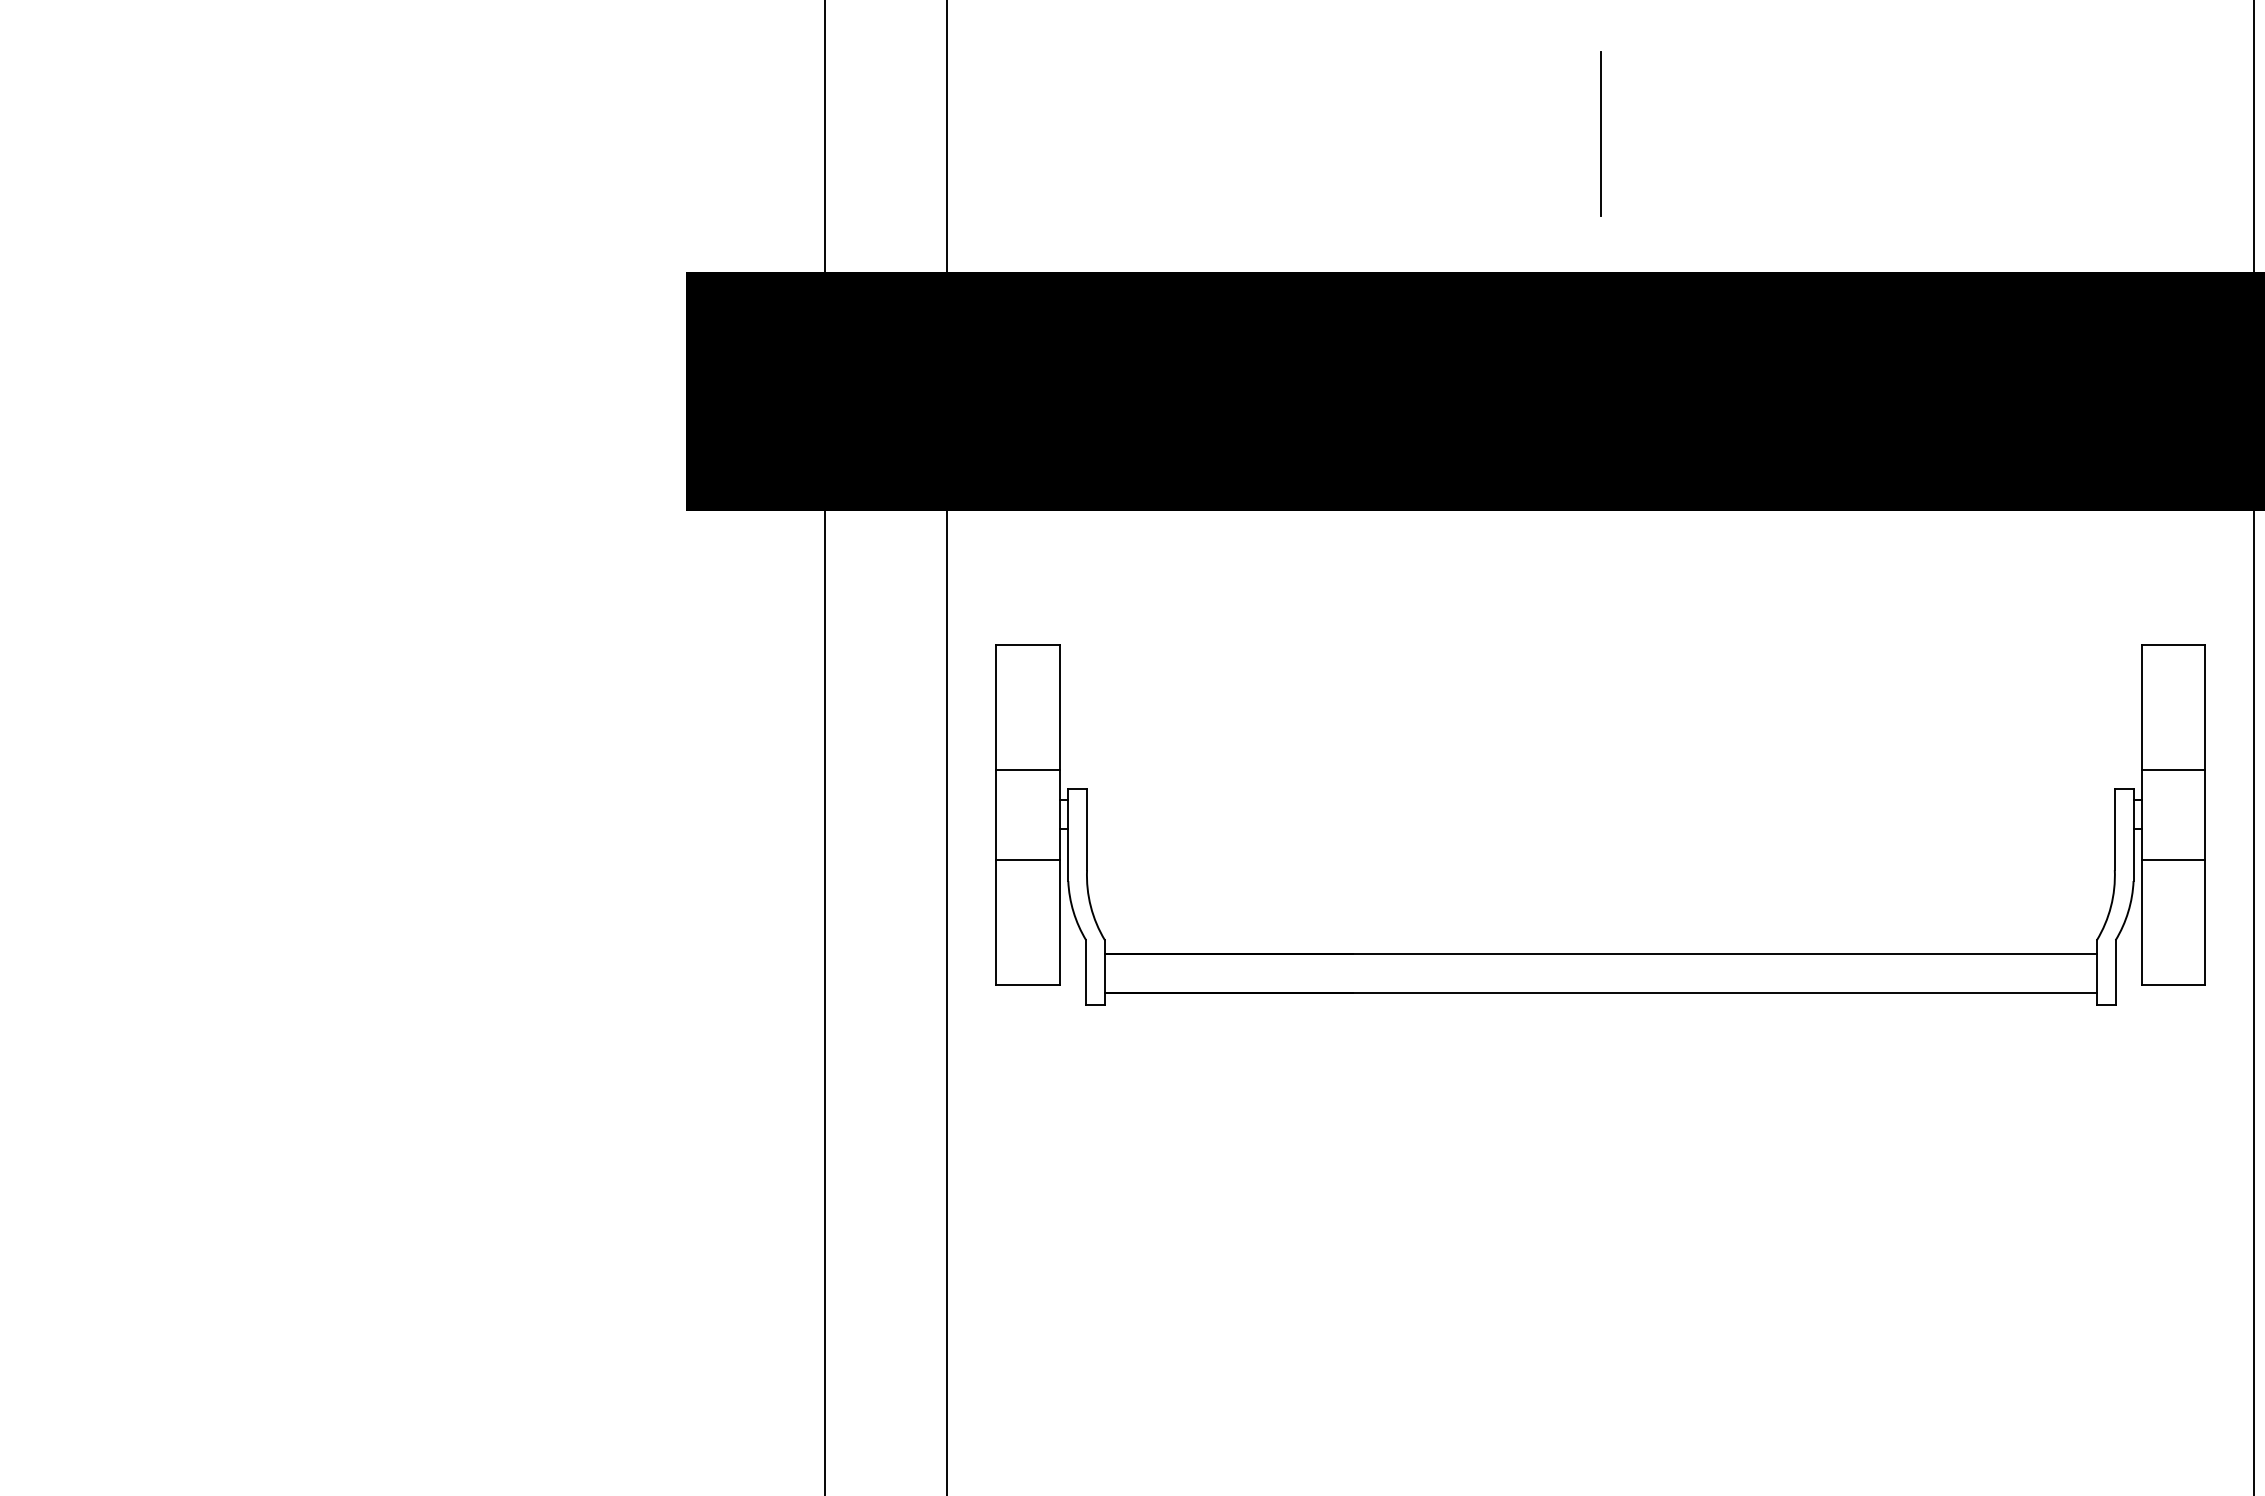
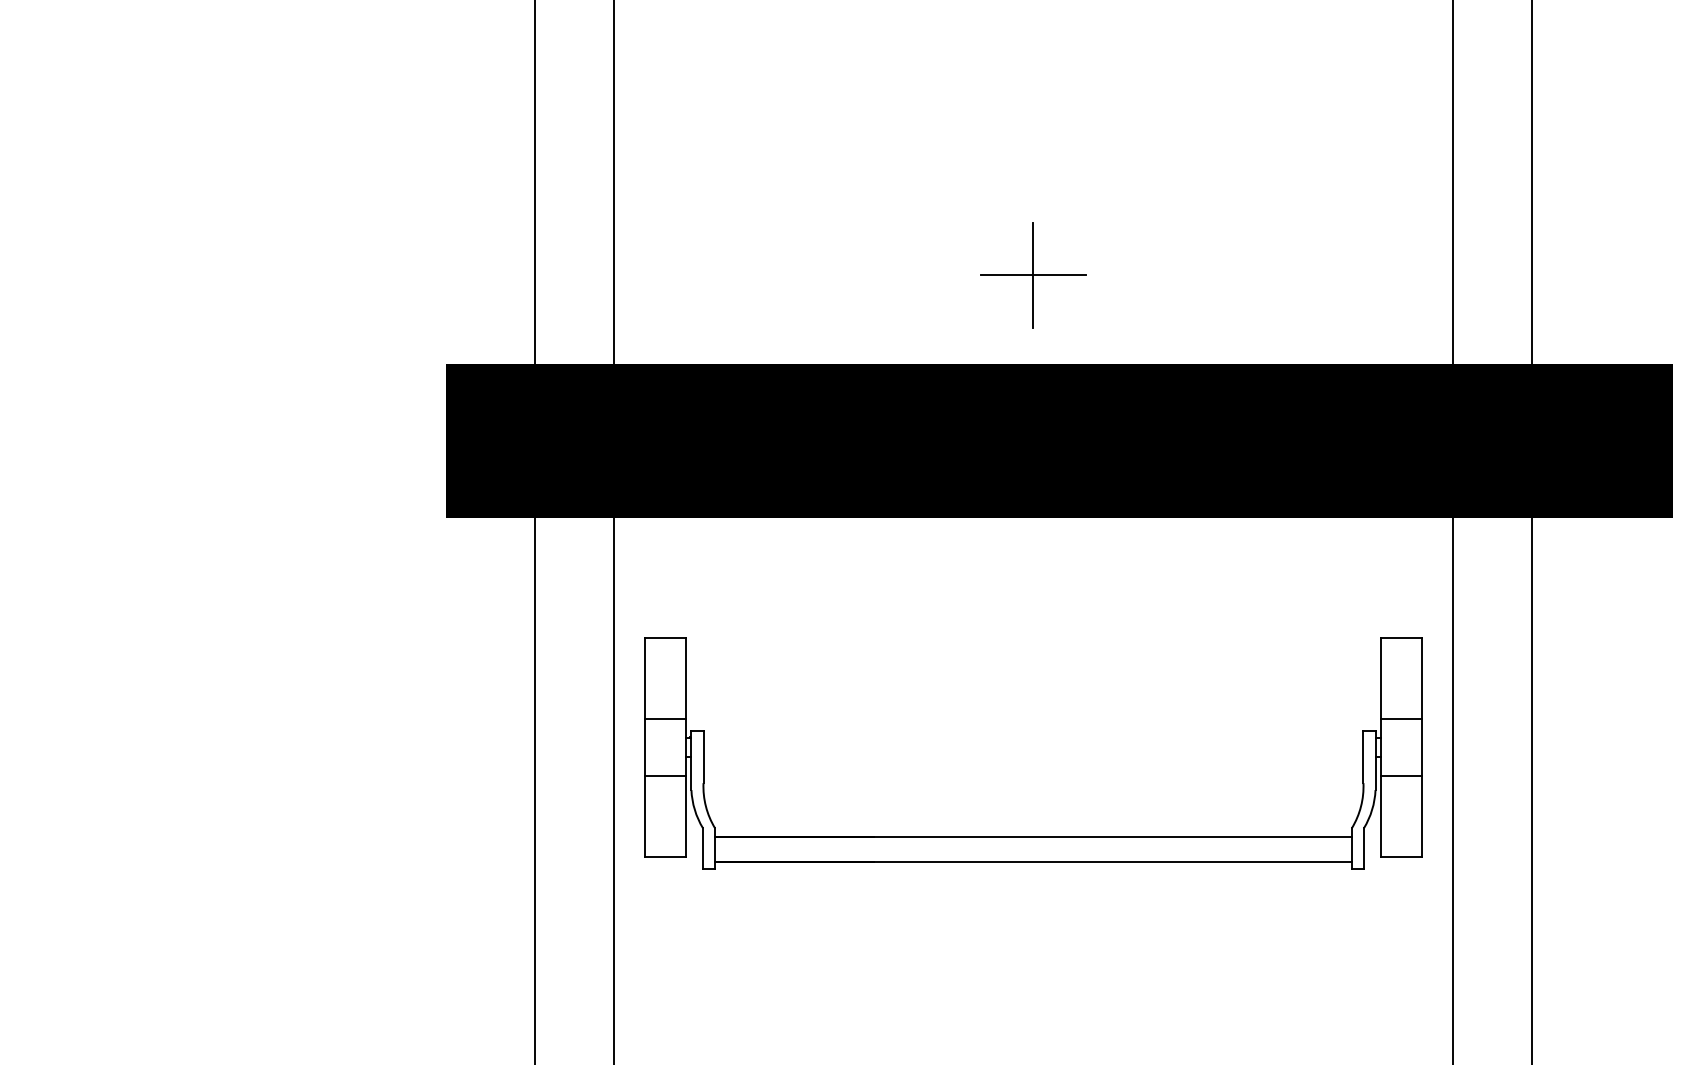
line: (1600, 134) -> (1033, 275), added
part: (1600, 953) -> (1033, 836), moved

